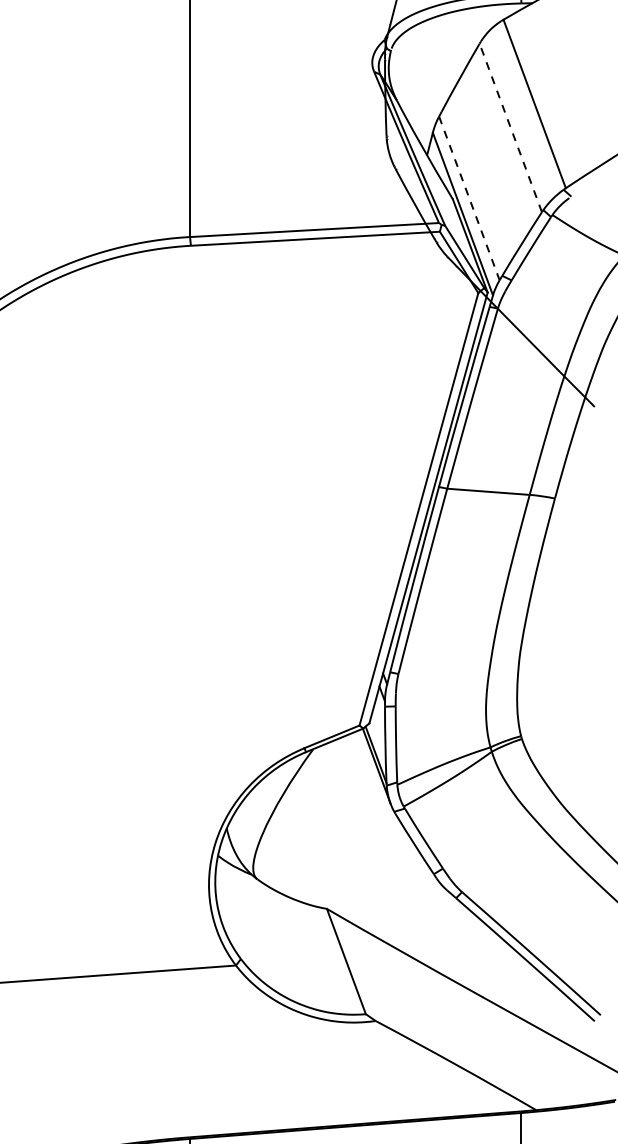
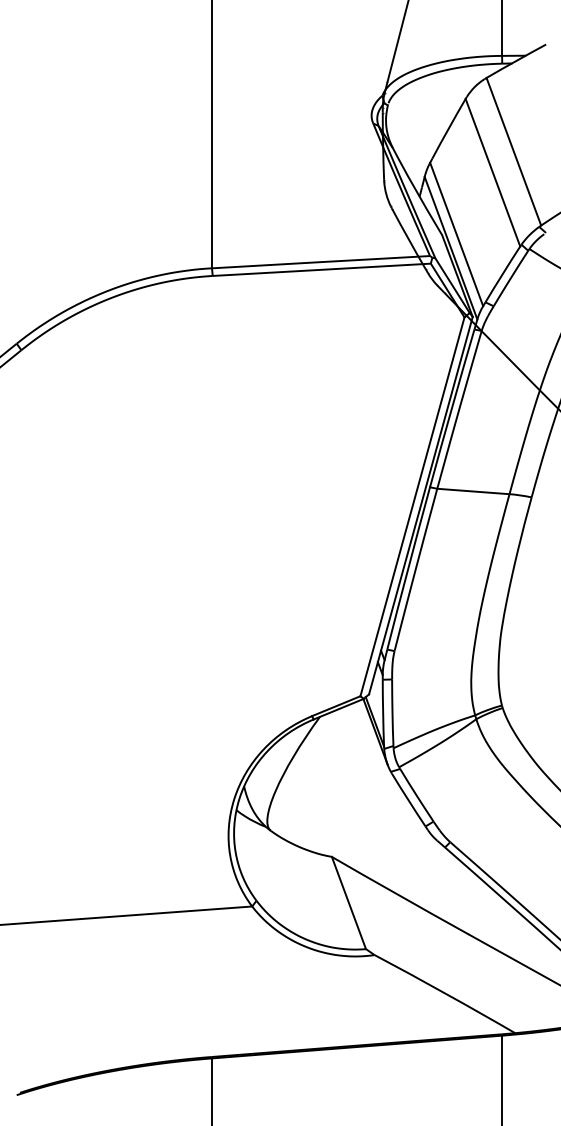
line: (510, 127) -> (492, 172), dashed -> solid
line: (469, 198) -> (456, 234), dashed -> solid

